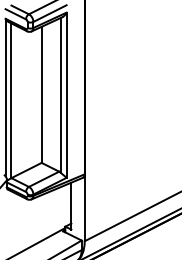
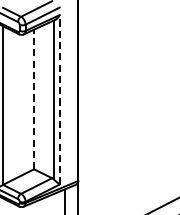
line: (41, 94) -> (33, 99), solid -> dashed
line: (66, 95) -> (59, 100), solid -> dashed

